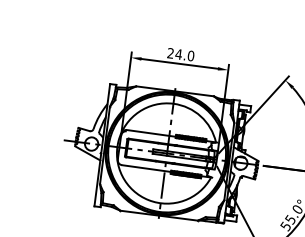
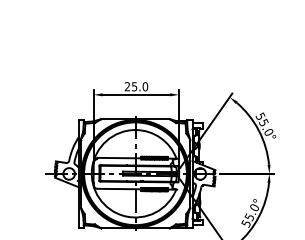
text: (178, 54) -> (134, 86), 24.0 -> 25.0

